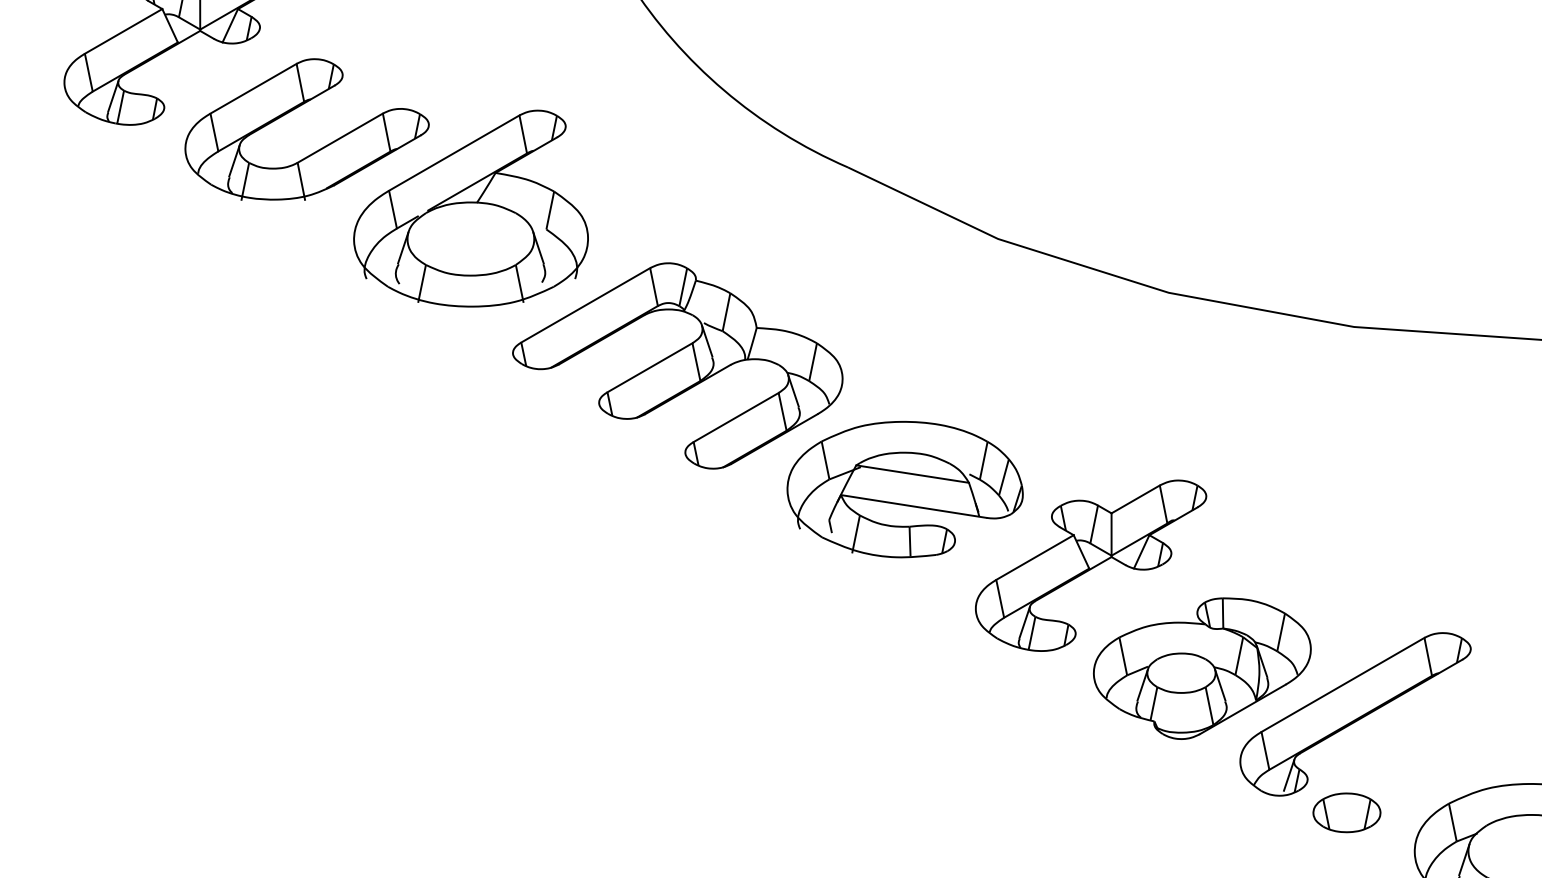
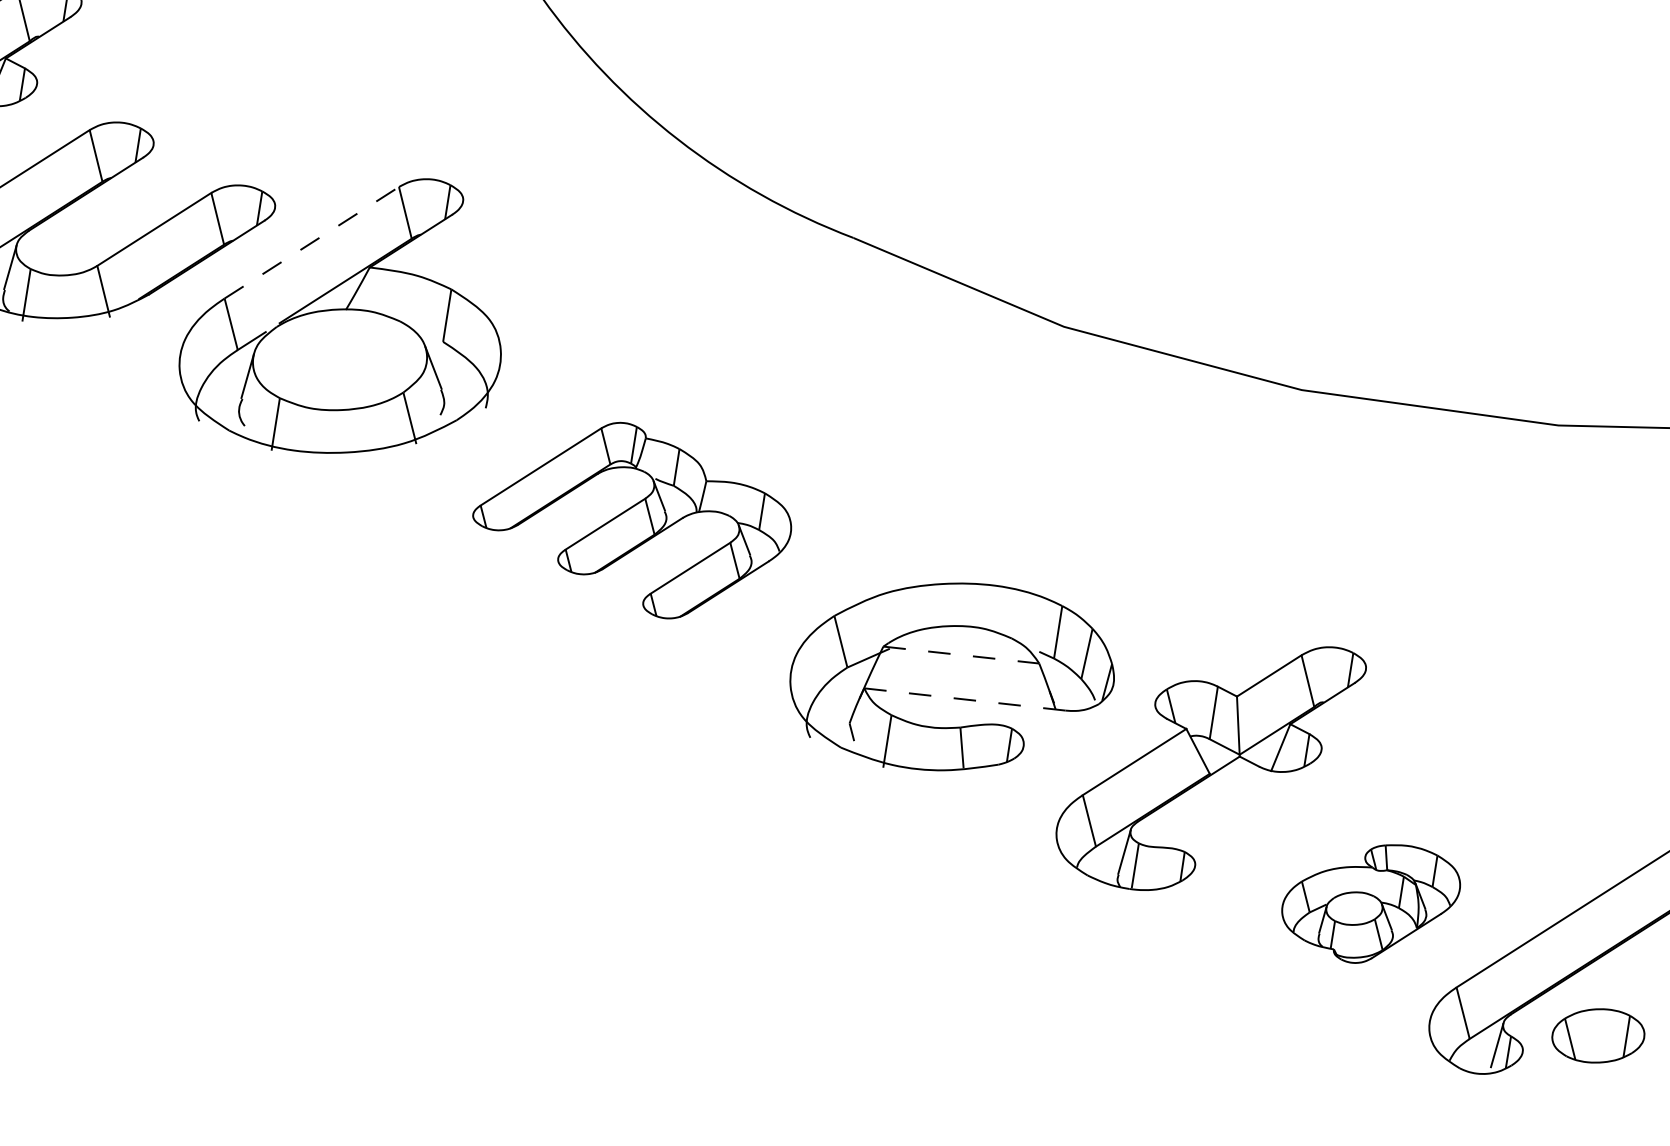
line: (454, 152) -> (312, 241), solid -> dashed
part: (677, 365) -> (631, 520), size x0.7
line: (913, 474) -> (962, 655), solid -> dashed
line: (913, 506) -> (964, 699), solid -> dashed
part: (1202, 668) -> (1371, 903), size x0.6
part: (1346, 812) -> (1597, 1035), moved

